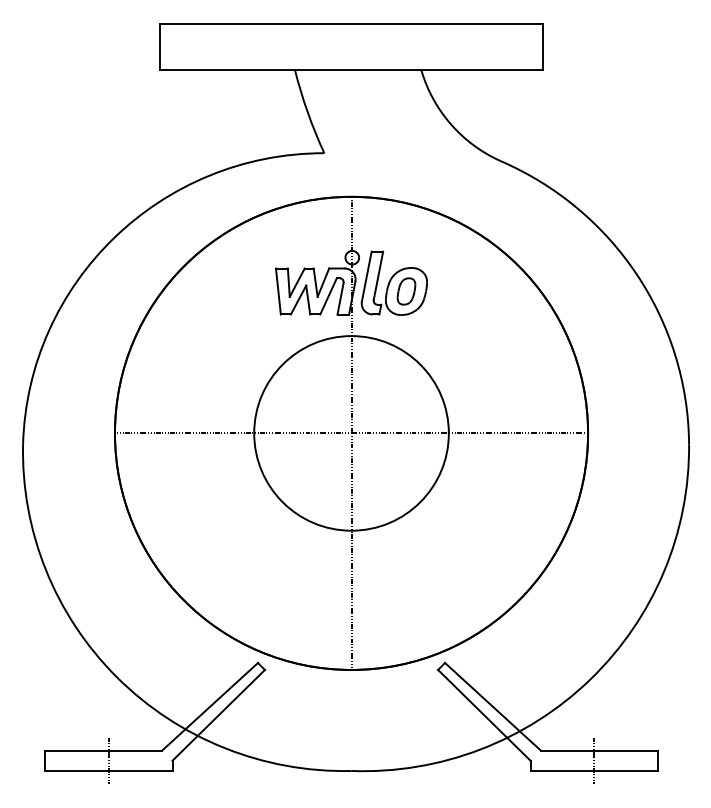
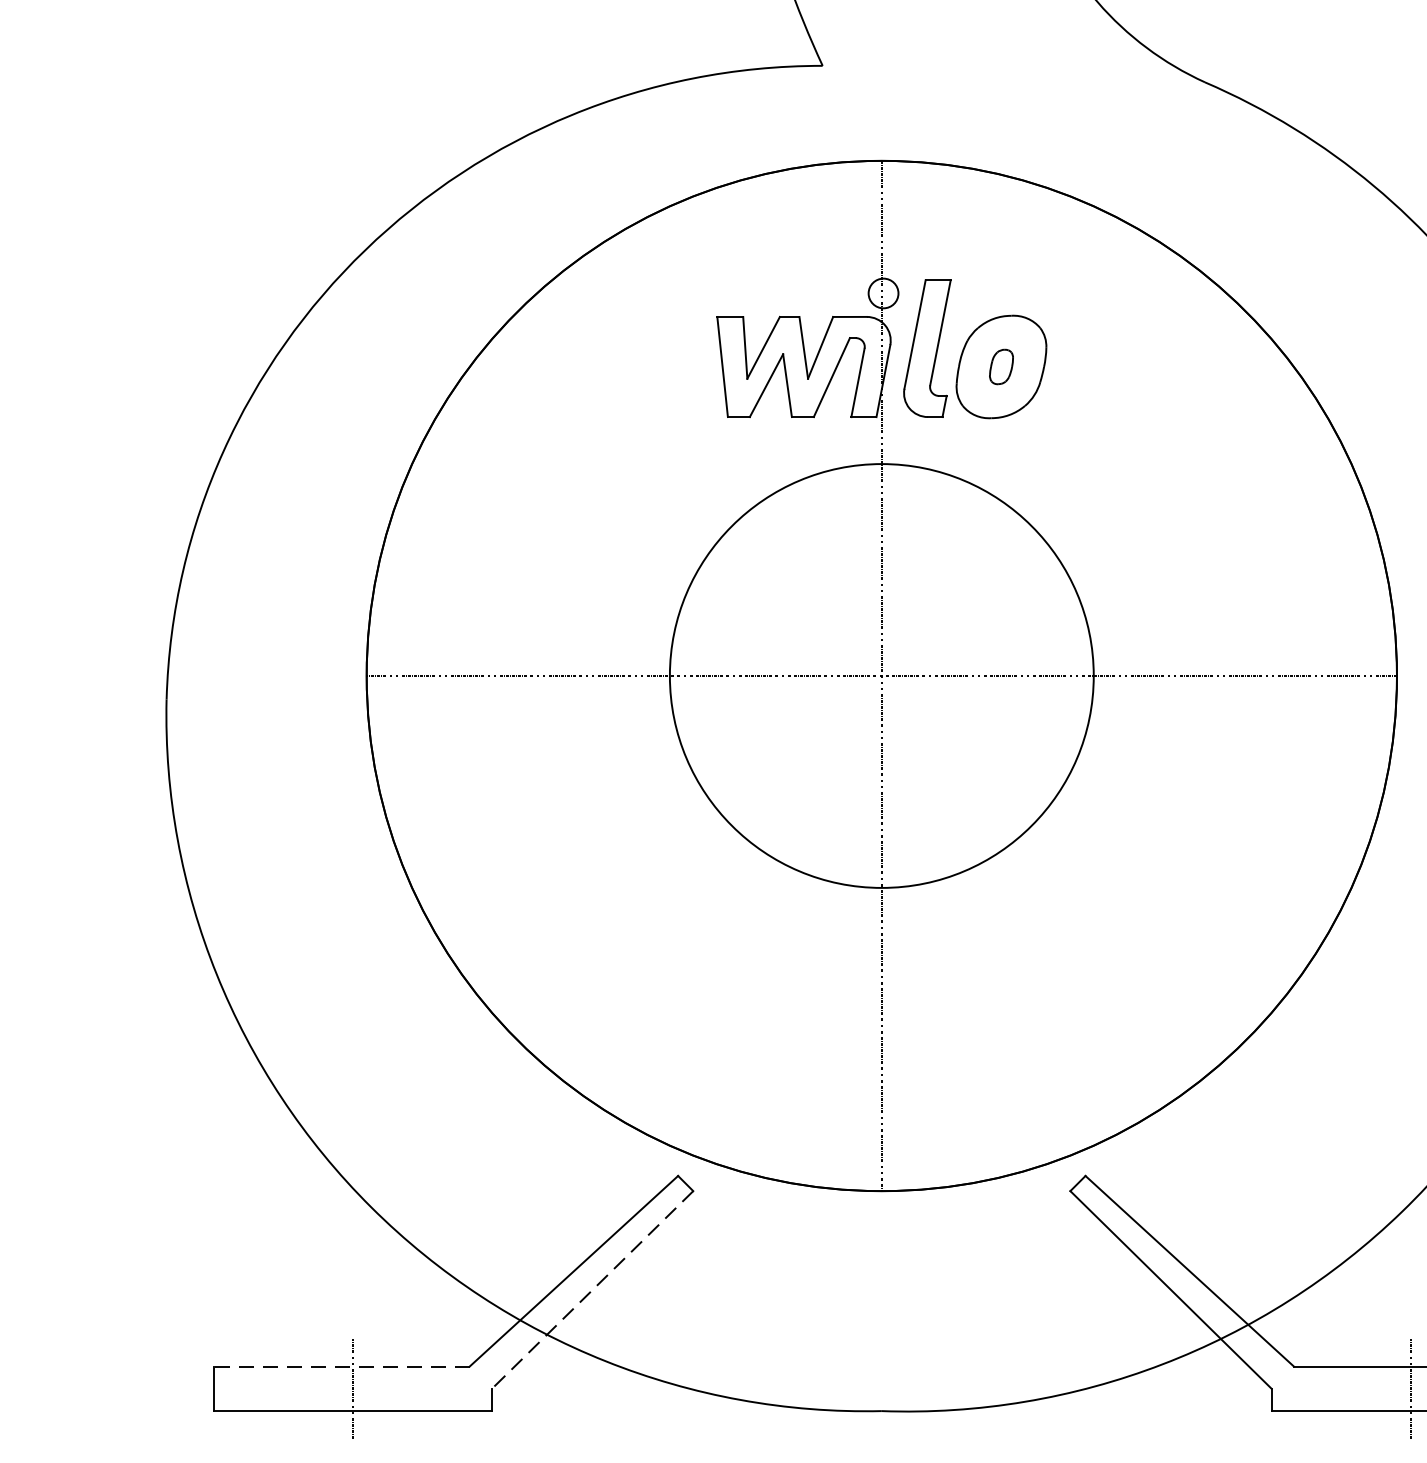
part: (406, 291) -> (1001, 366), size x0.6
line: (218, 715) -> (592, 1290), solid -> dashed
line: (103, 750) -> (341, 1366), solid -> dashed

